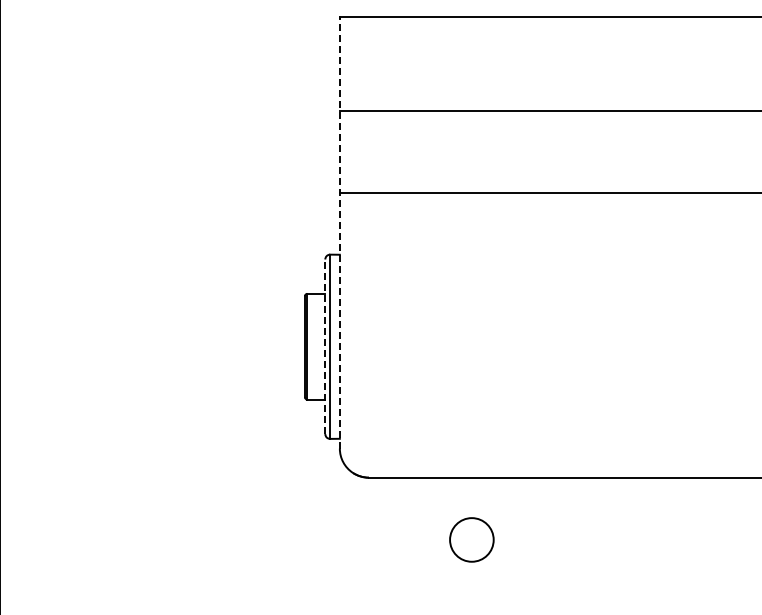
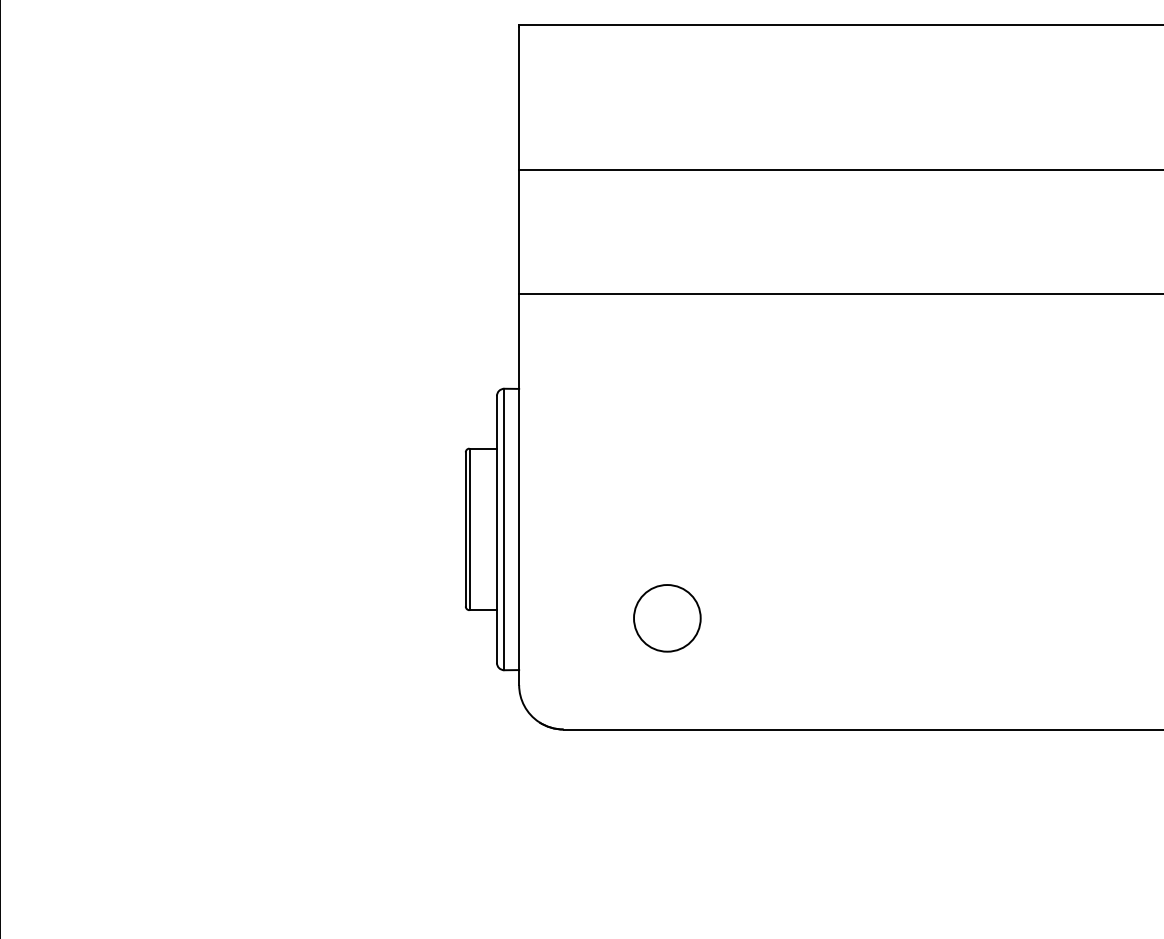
line: (339, 232) -> (518, 354), dashed -> solid
line: (325, 346) -> (497, 529), dashed -> solid
circle: (471, 539) -> (666, 617), moved

